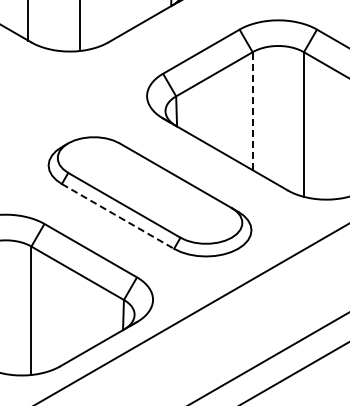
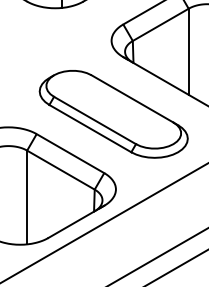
line: (252, 111) -> (188, 52), dashed -> solid
line: (118, 216) -> (90, 128), dashed -> solid

